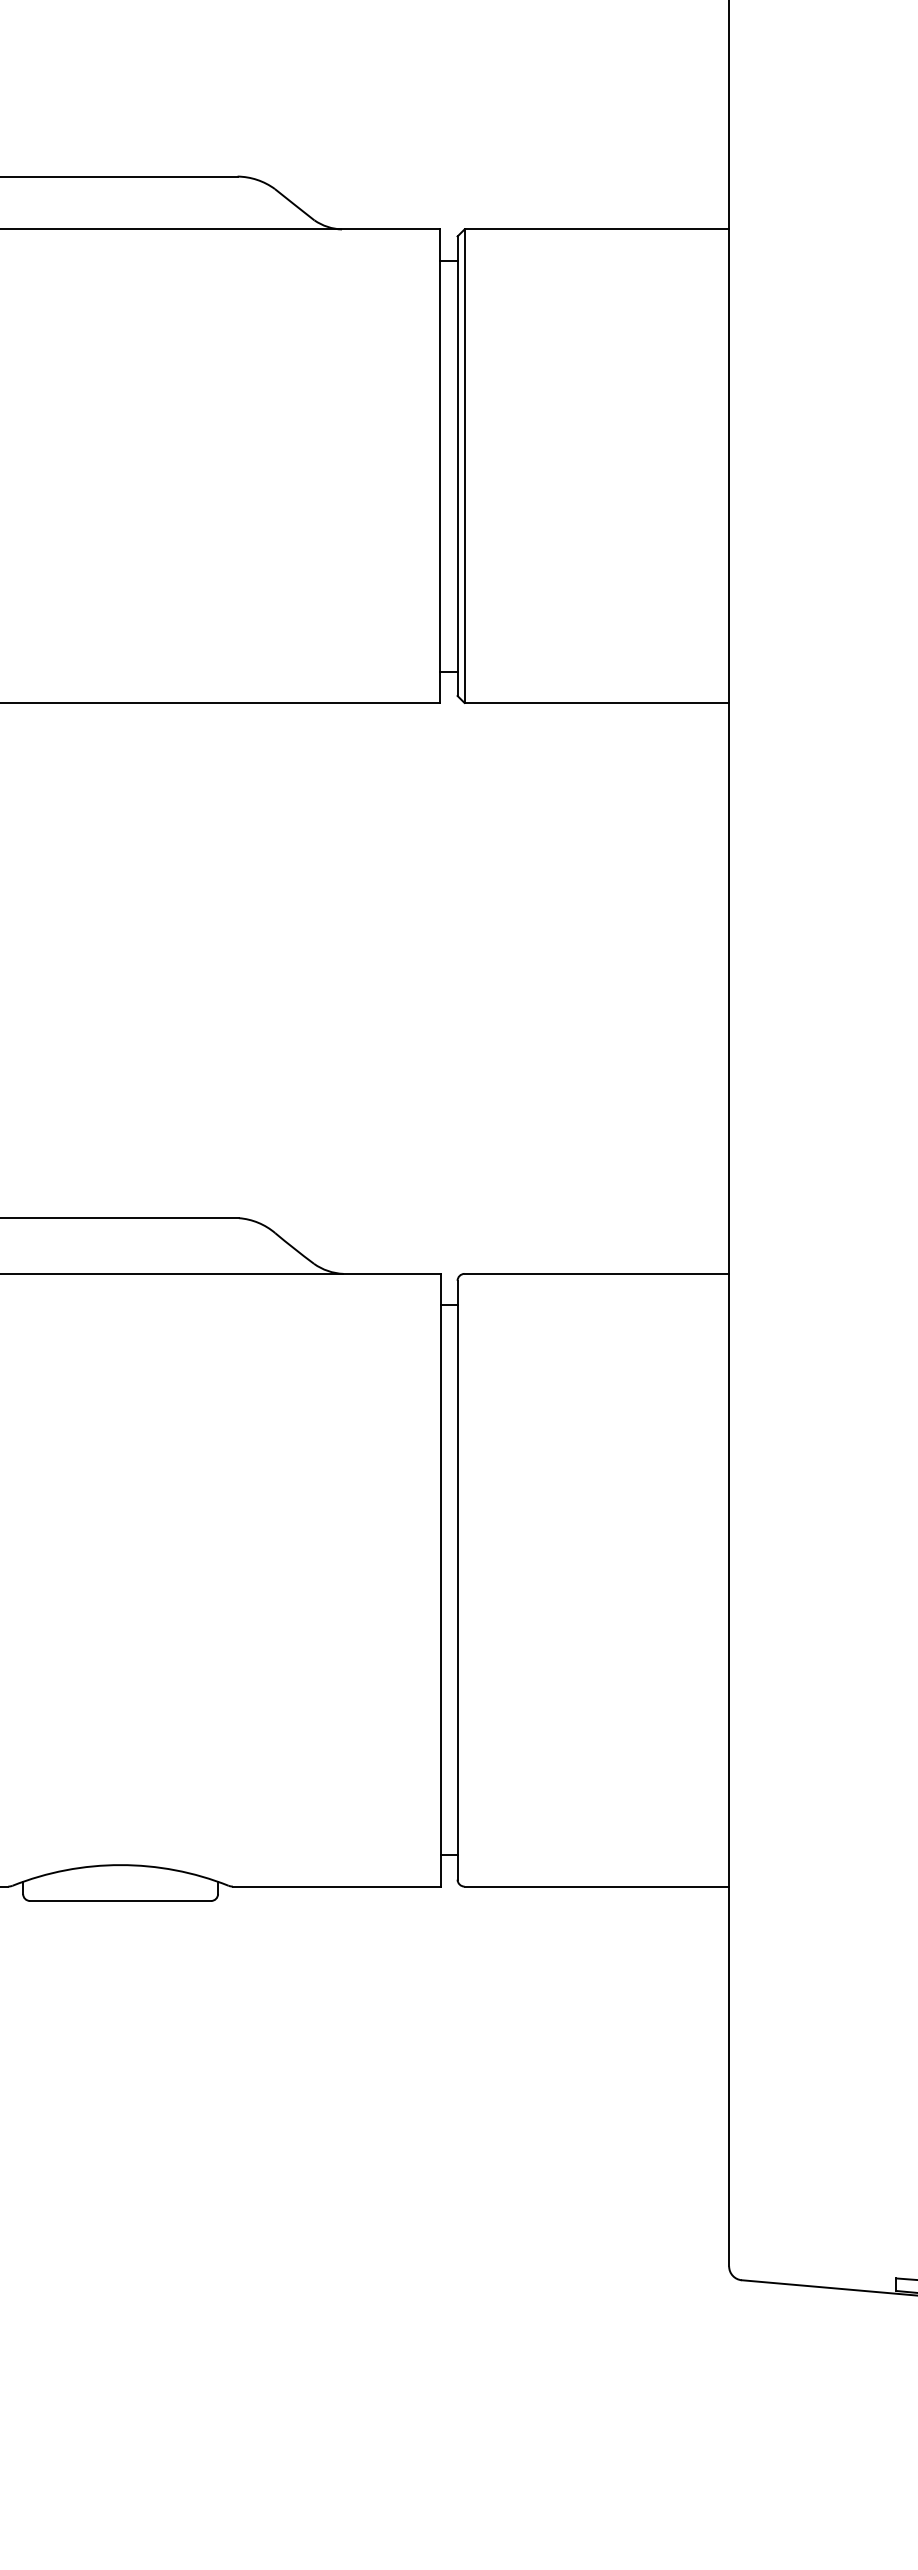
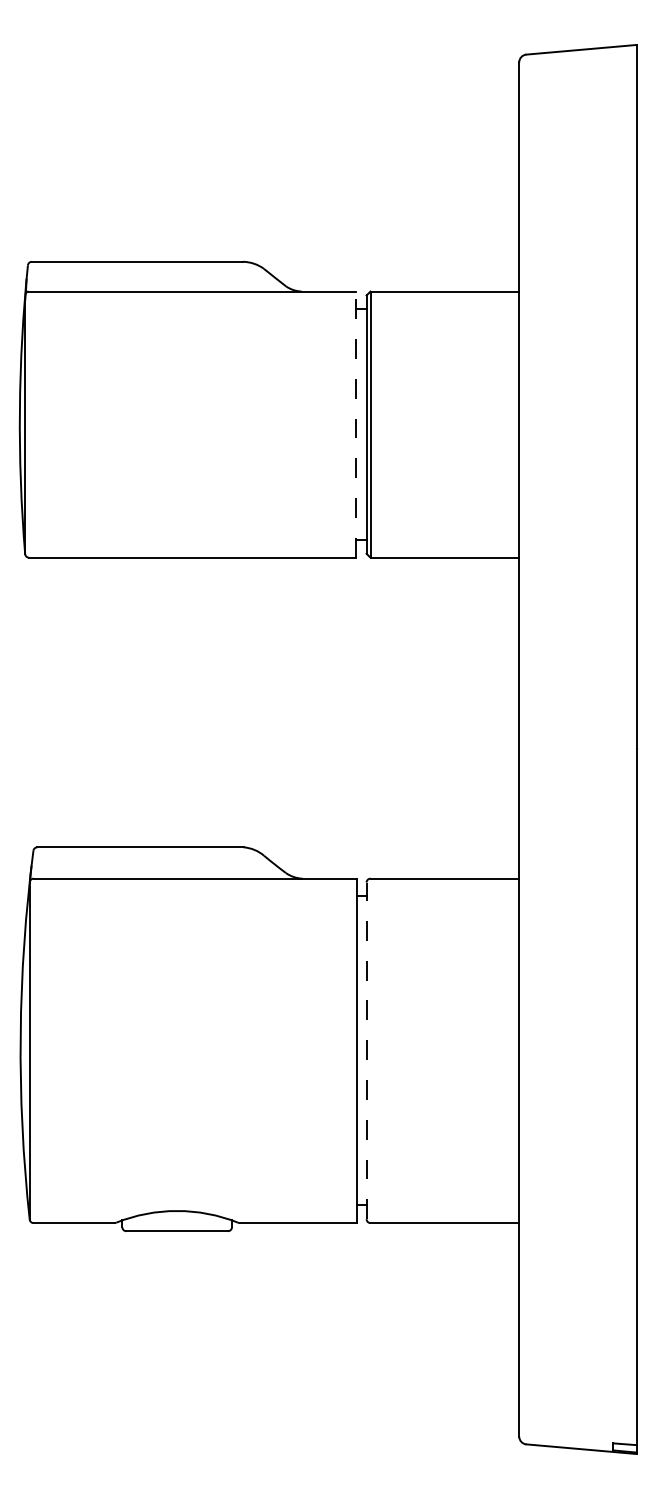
line: (439, 465) -> (356, 424), solid -> dashed
line: (457, 1579) -> (366, 1050), solid -> dashed

